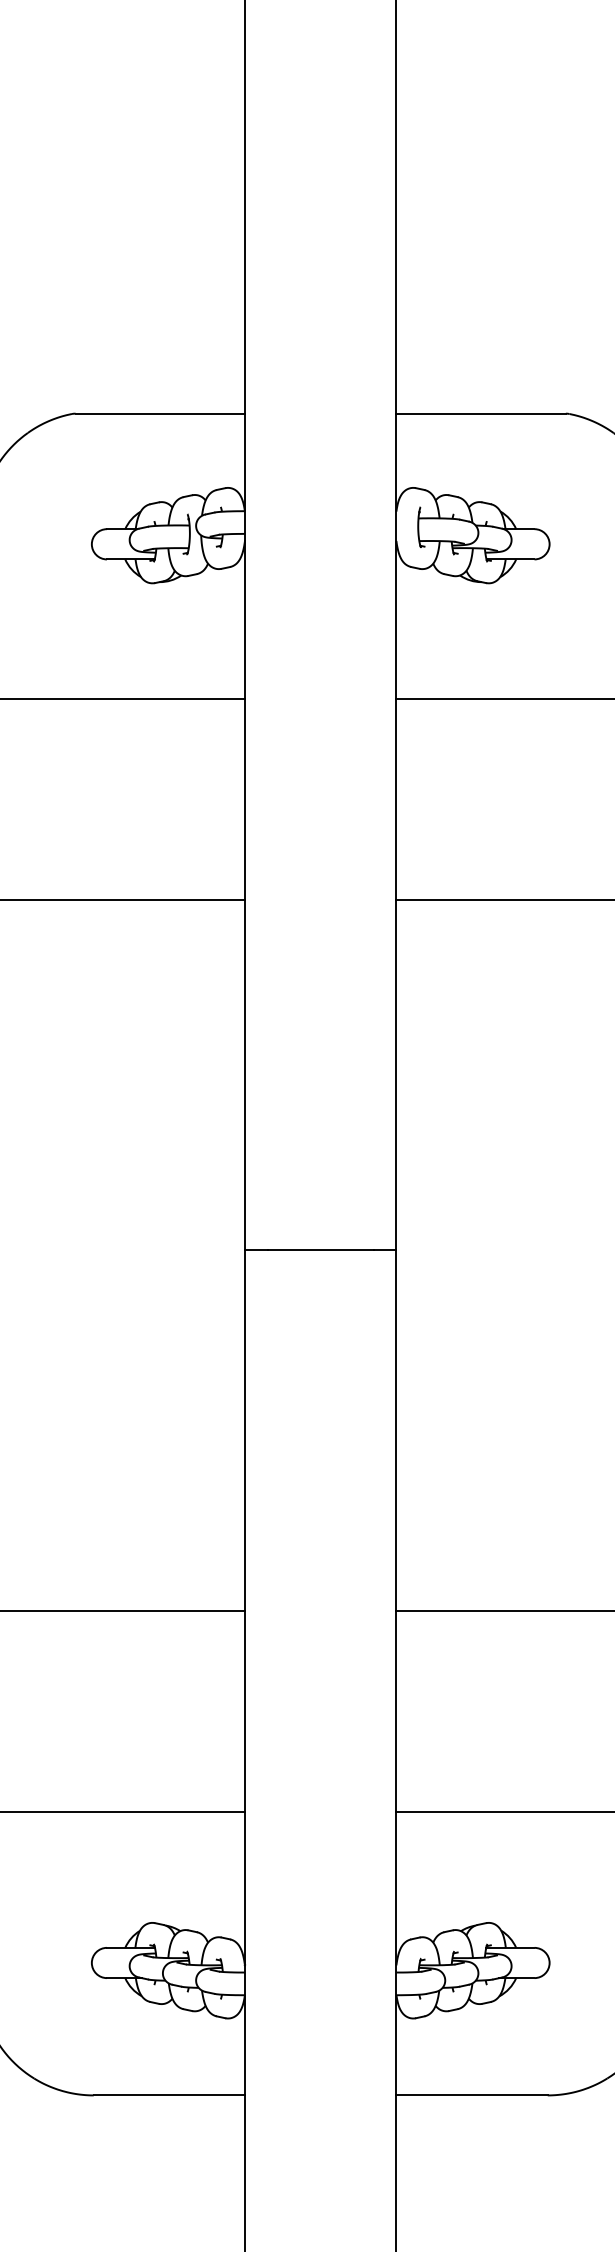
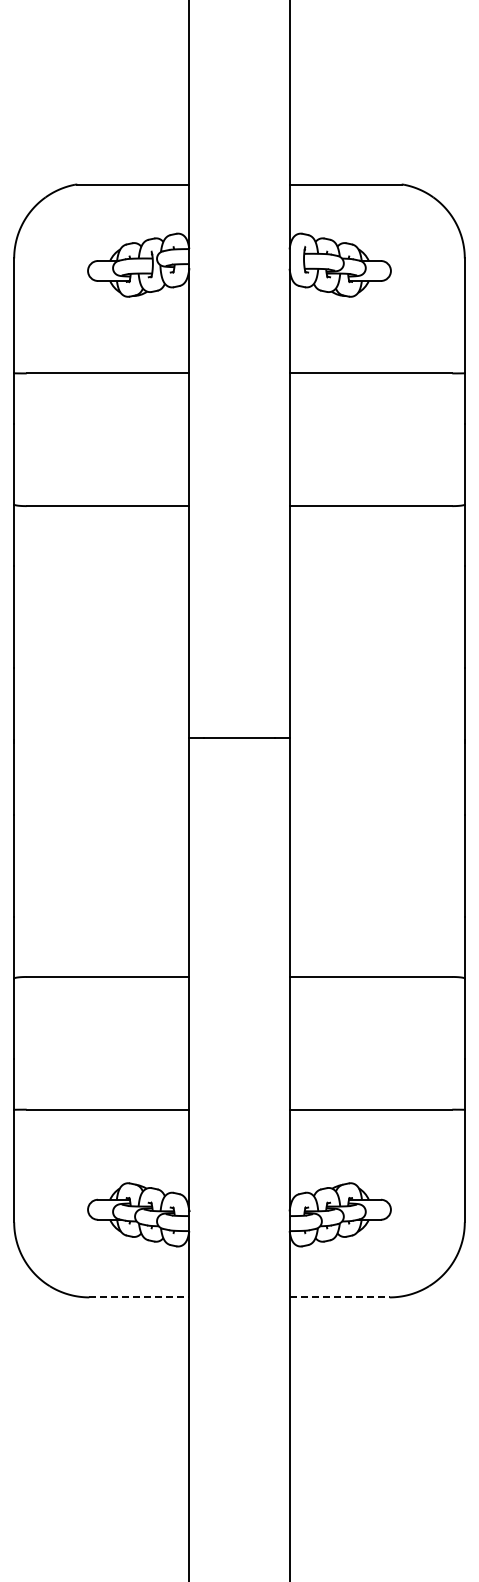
line: (169, 2095) -> (139, 1297), solid -> dashed
line: (473, 2095) -> (340, 1297), solid -> dashed

